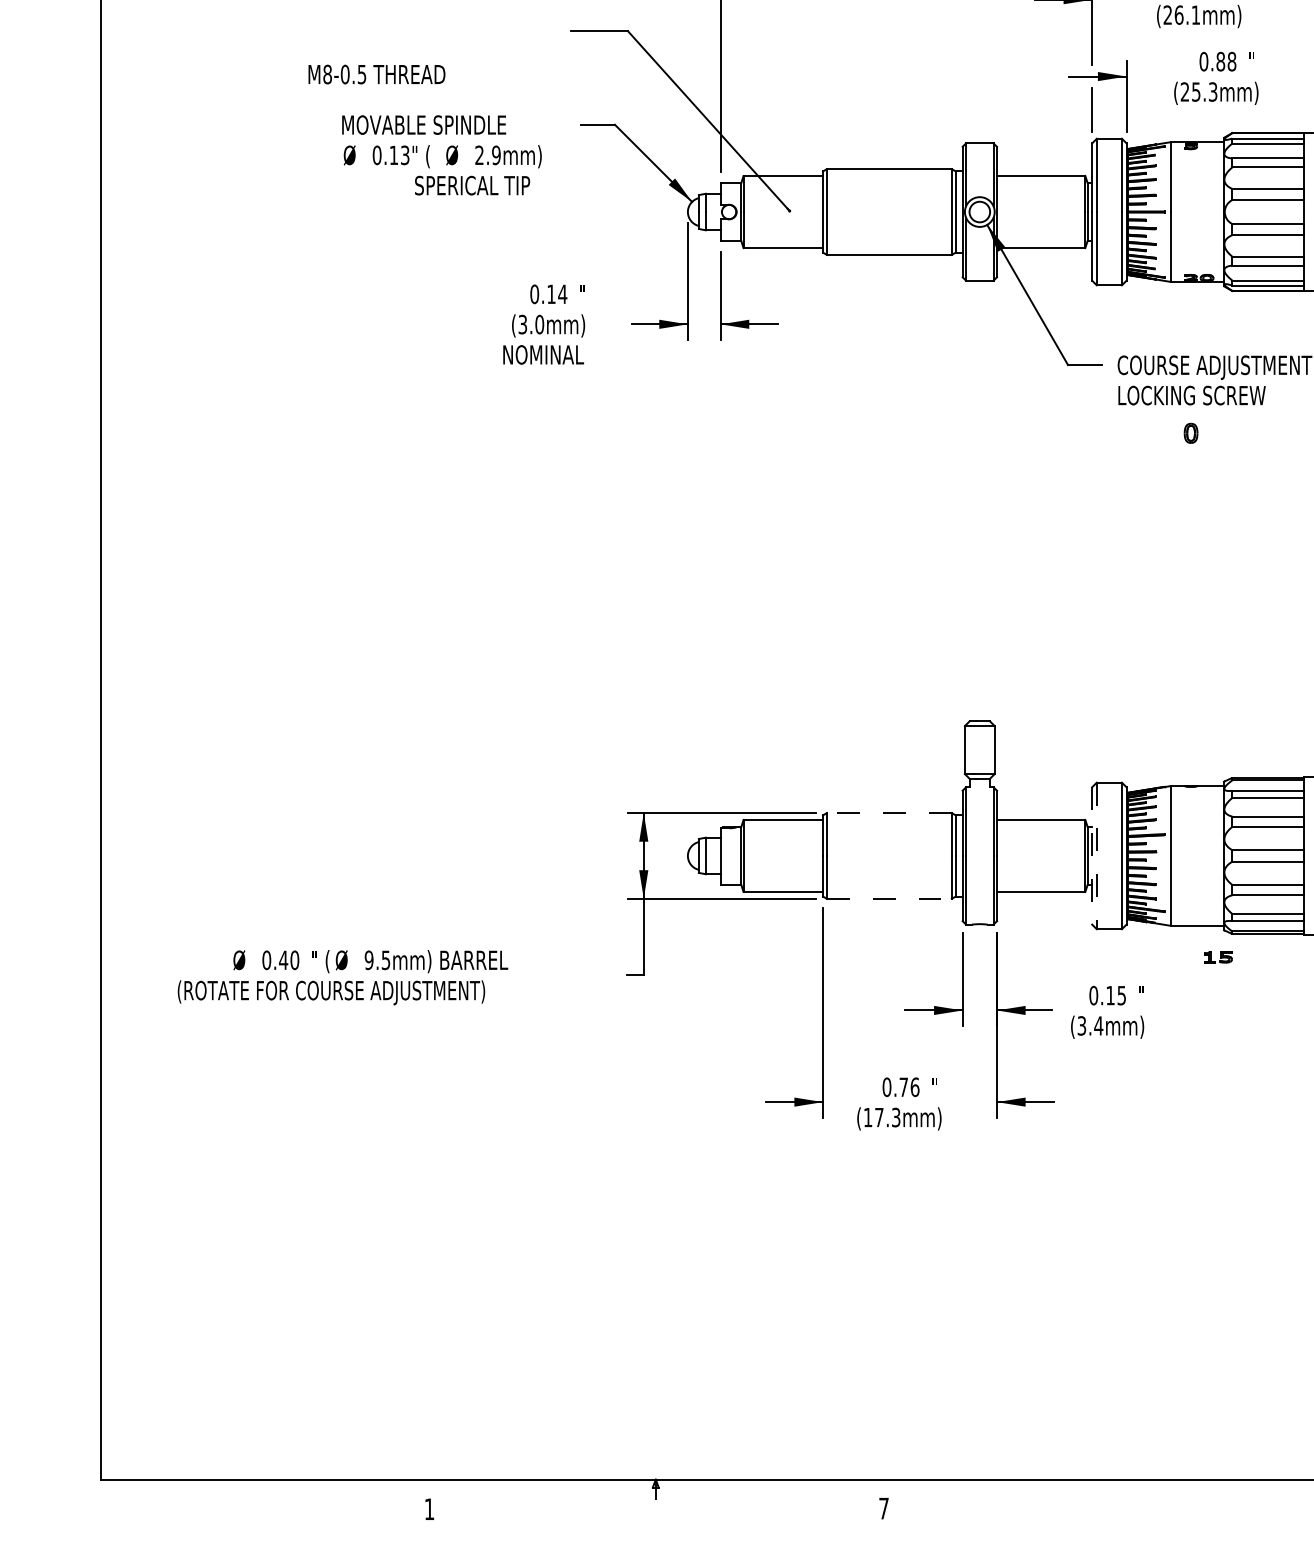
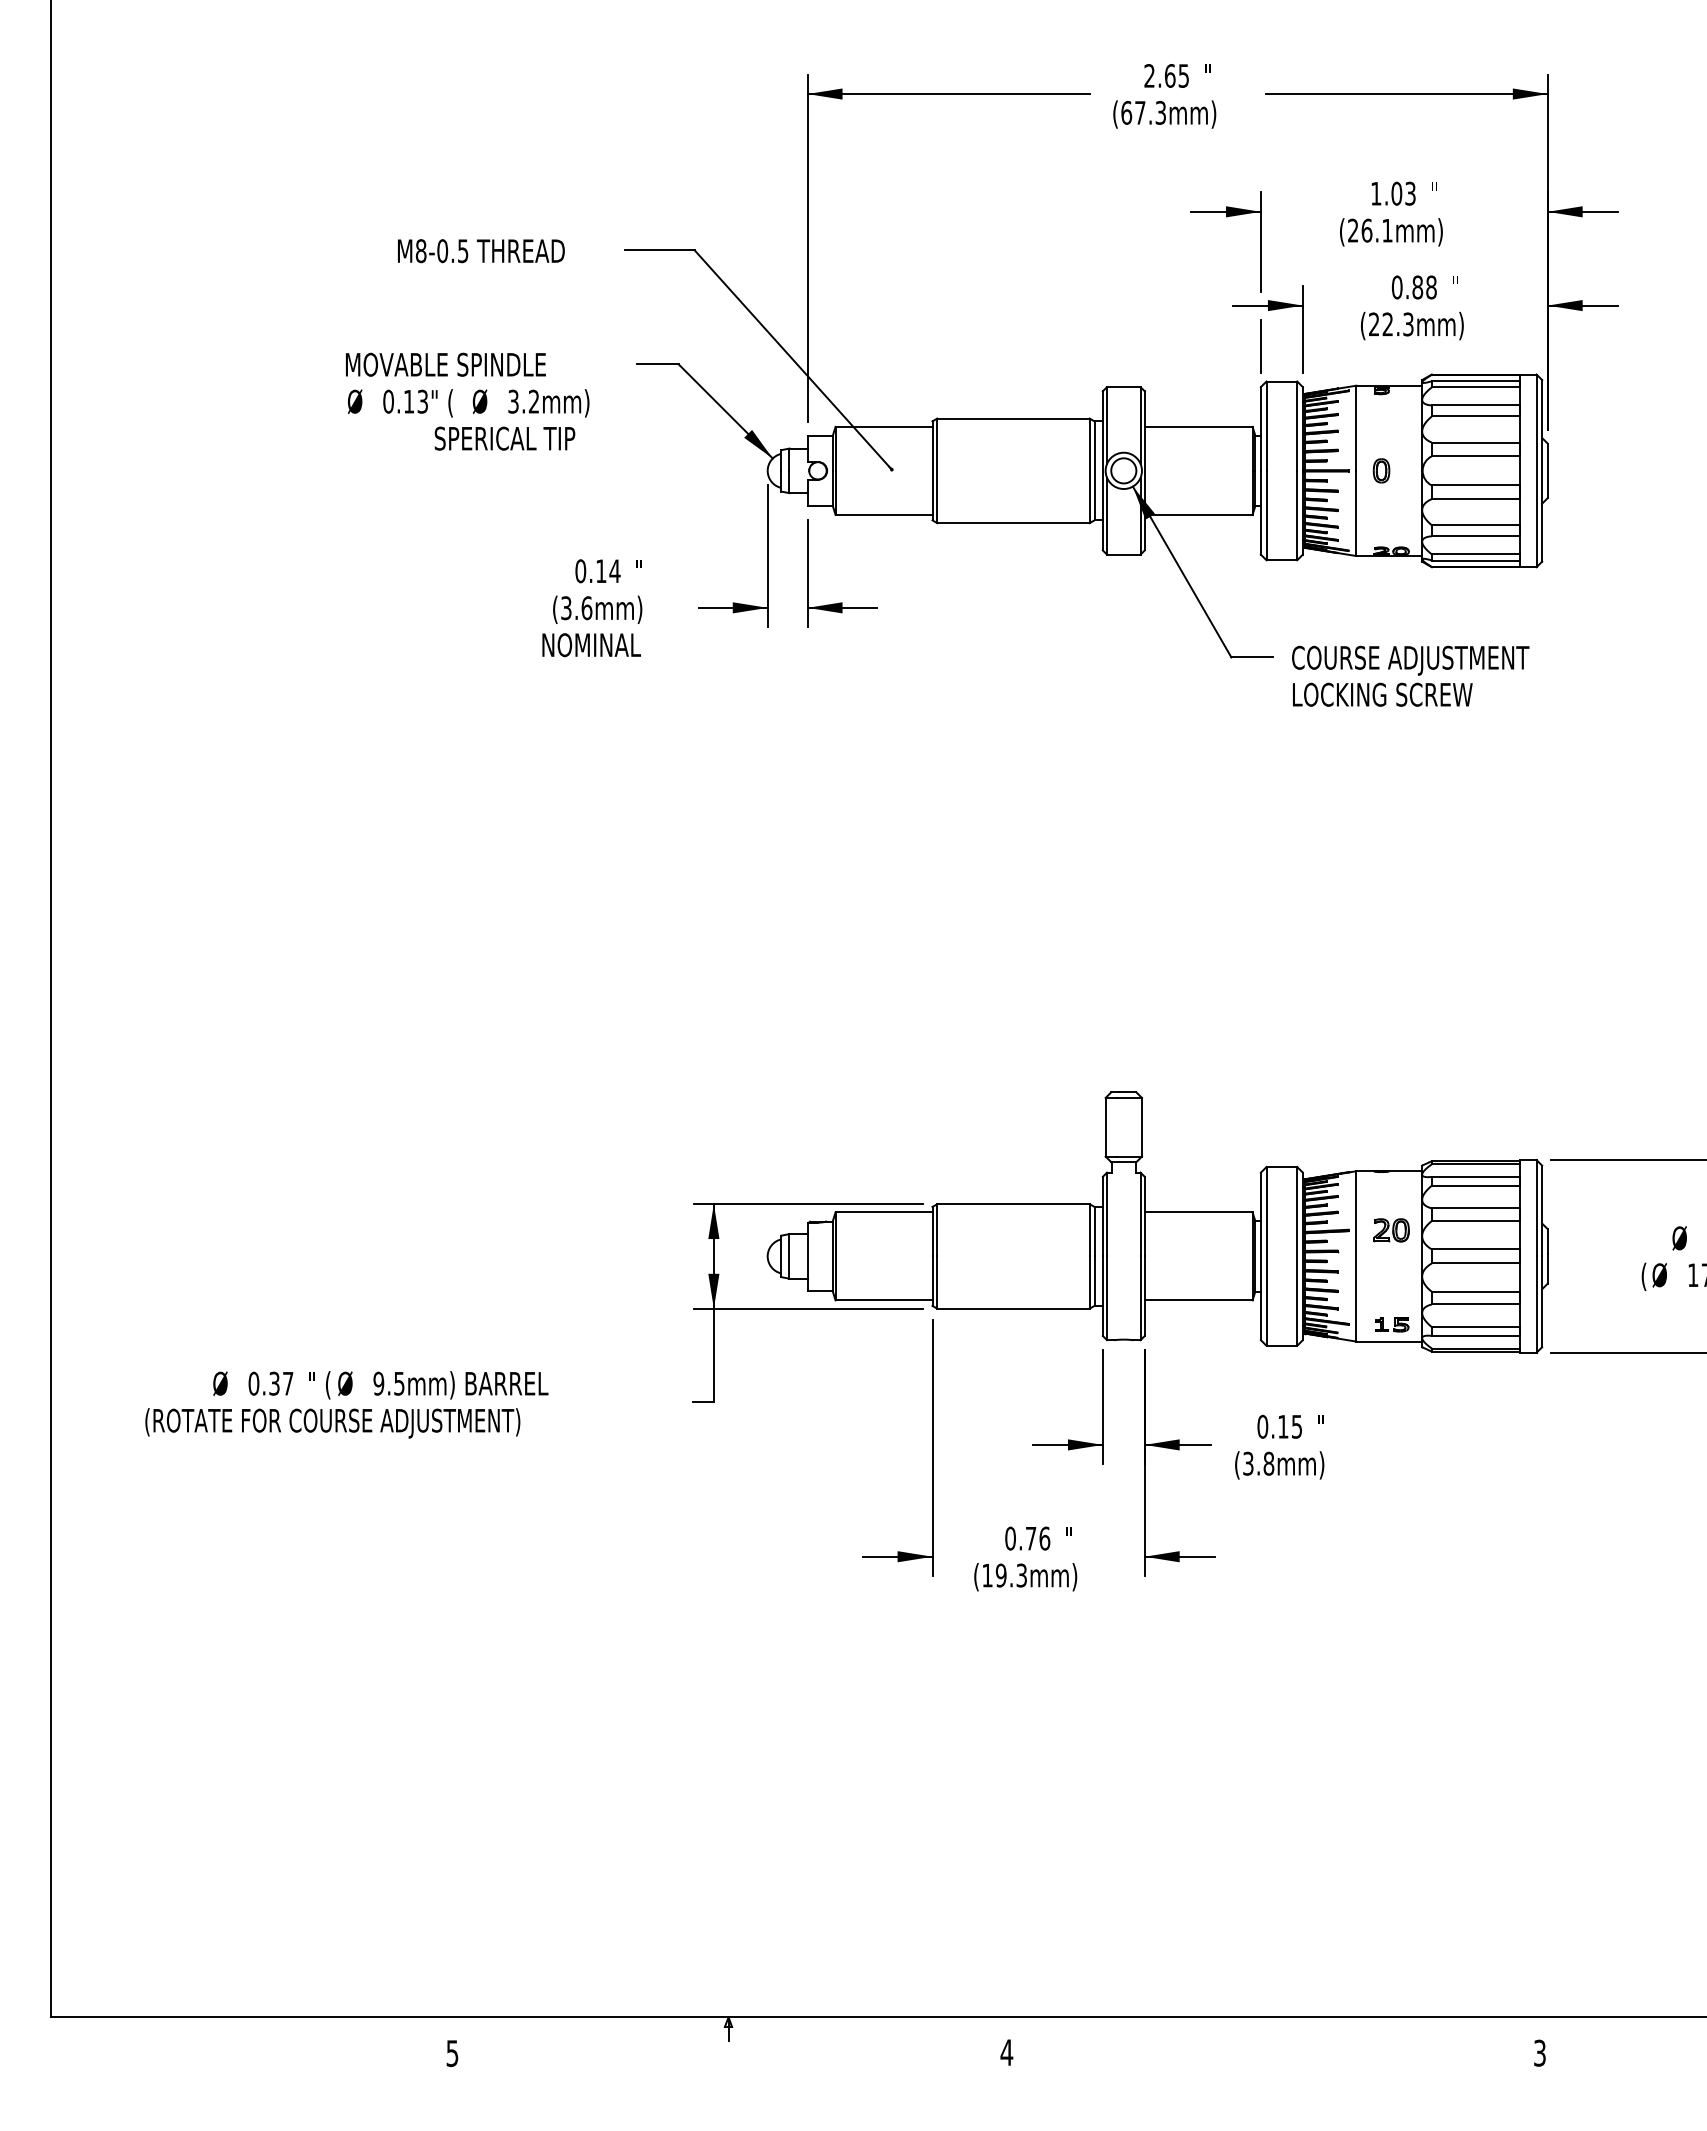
text: (377, 74) -> (481, 251), moved
text: (1195, 92) -> (1387, 324), (25.3mm) -> (22.3mm)
text: (487, 155) -> (523, 401), 2.9mm) -> 3.2mm)
text: (539, 324) -> (586, 607), (3.0mm) -> (3.6mm)
part: (1191, 433) -> (1381, 470), moved
line: (889, 813) -> (1013, 1204), dashed -> solid
part: (1199, 834) -> (1391, 1230), added
line: (1091, 856) -> (1260, 1256), dashed -> solid
line: (1096, 856) -> (1266, 1256), dashed -> solid
line: (889, 898) -> (1013, 1308), dashed -> solid
part: (1218, 956) -> (1392, 1324), moved
text: (288, 960) -> (280, 1383), 0.40 -> 0.37
text: (1098, 1025) -> (1268, 1463), (3.4mm) -> (3.8mm)
text: (878, 1117) -> (1000, 1575), (17.3mm) -> (19.3mm)
text: (883, 1508) -> (1006, 2052), 7 -> 4
text: (429, 1509) -> (452, 2053), 1 -> 5

